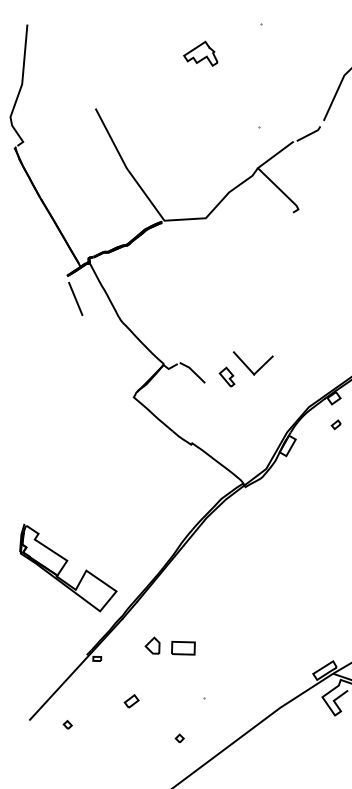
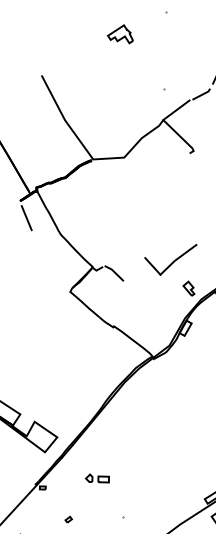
line: (288, 344) -> (186, 252), added
part: (226, 376) -> (188, 288), moved
part: (169, 646) -> (97, 478), size x0.62
part: (131, 700) -> (68, 519), size x0.62

